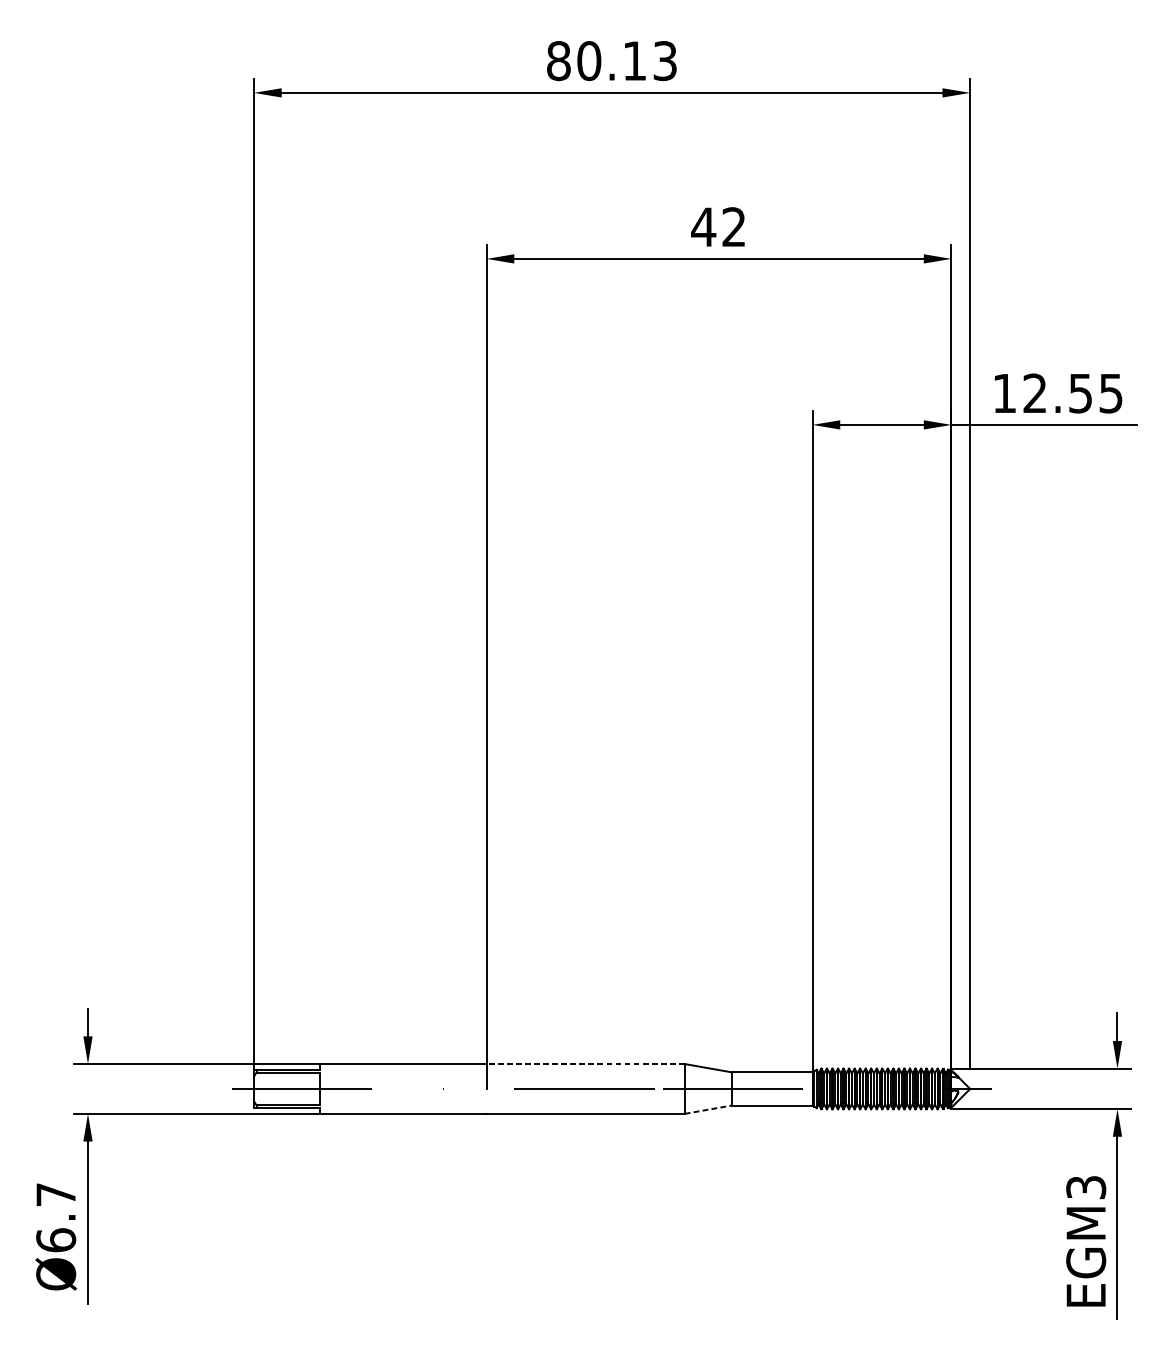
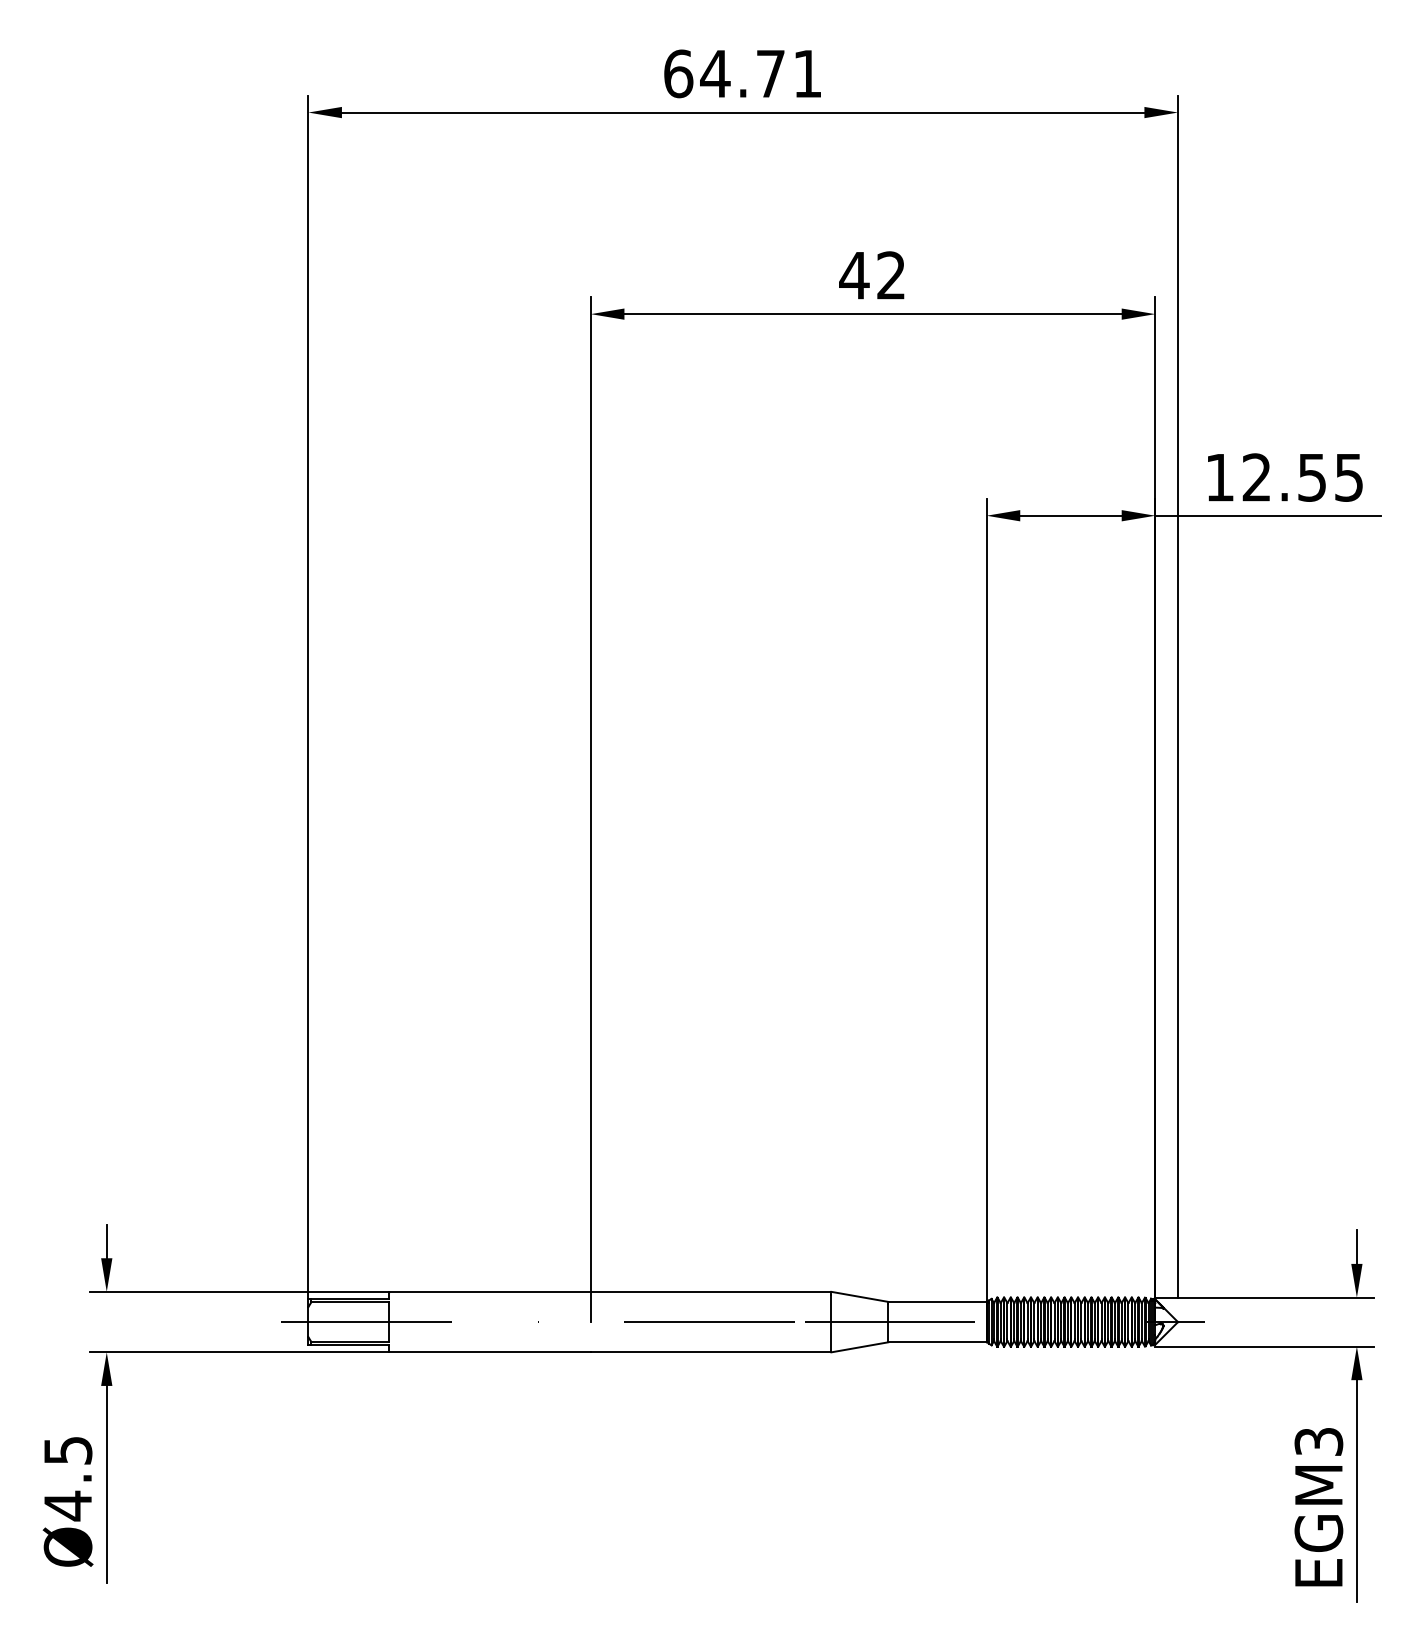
text: (611, 60) -> (742, 73), 80.13 -> 64.71
line: (585, 1063) -> (710, 1291), dashed -> solid
line: (707, 1109) -> (859, 1347), dashed -> solid
text: (55, 1218) -> (67, 1479), Ø6.7 -> Ø4.5

